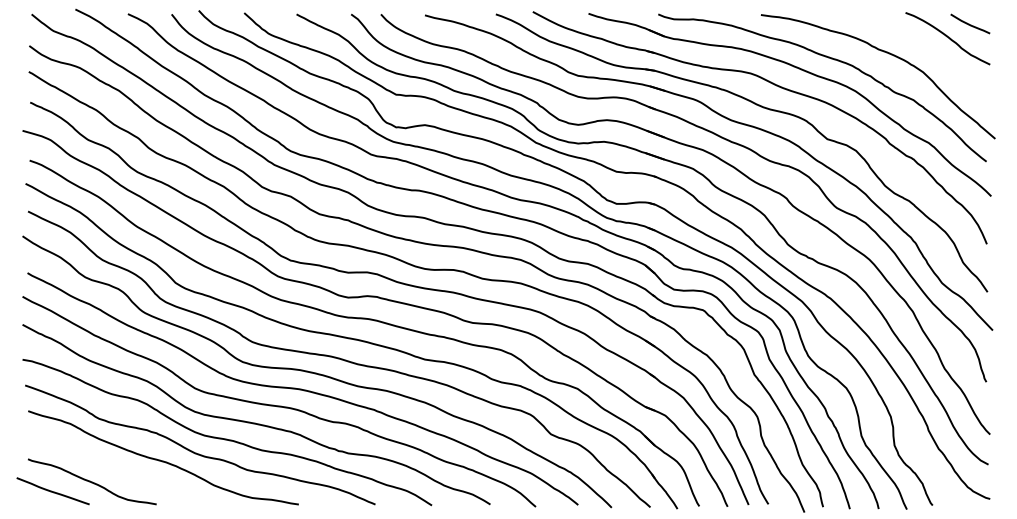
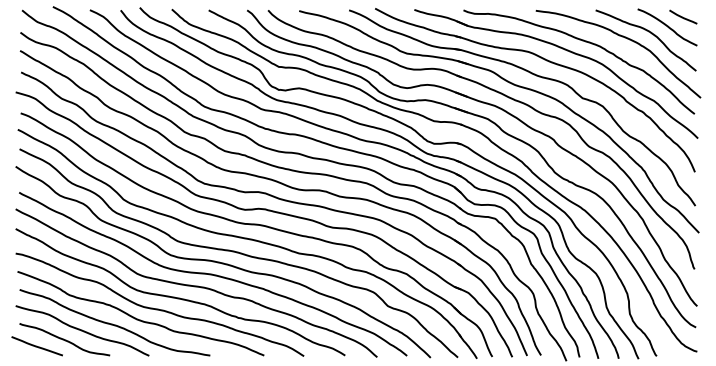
curve: (925, 48) -> (651, 34), added
curve: (117, 469) -> (82, 330), added

